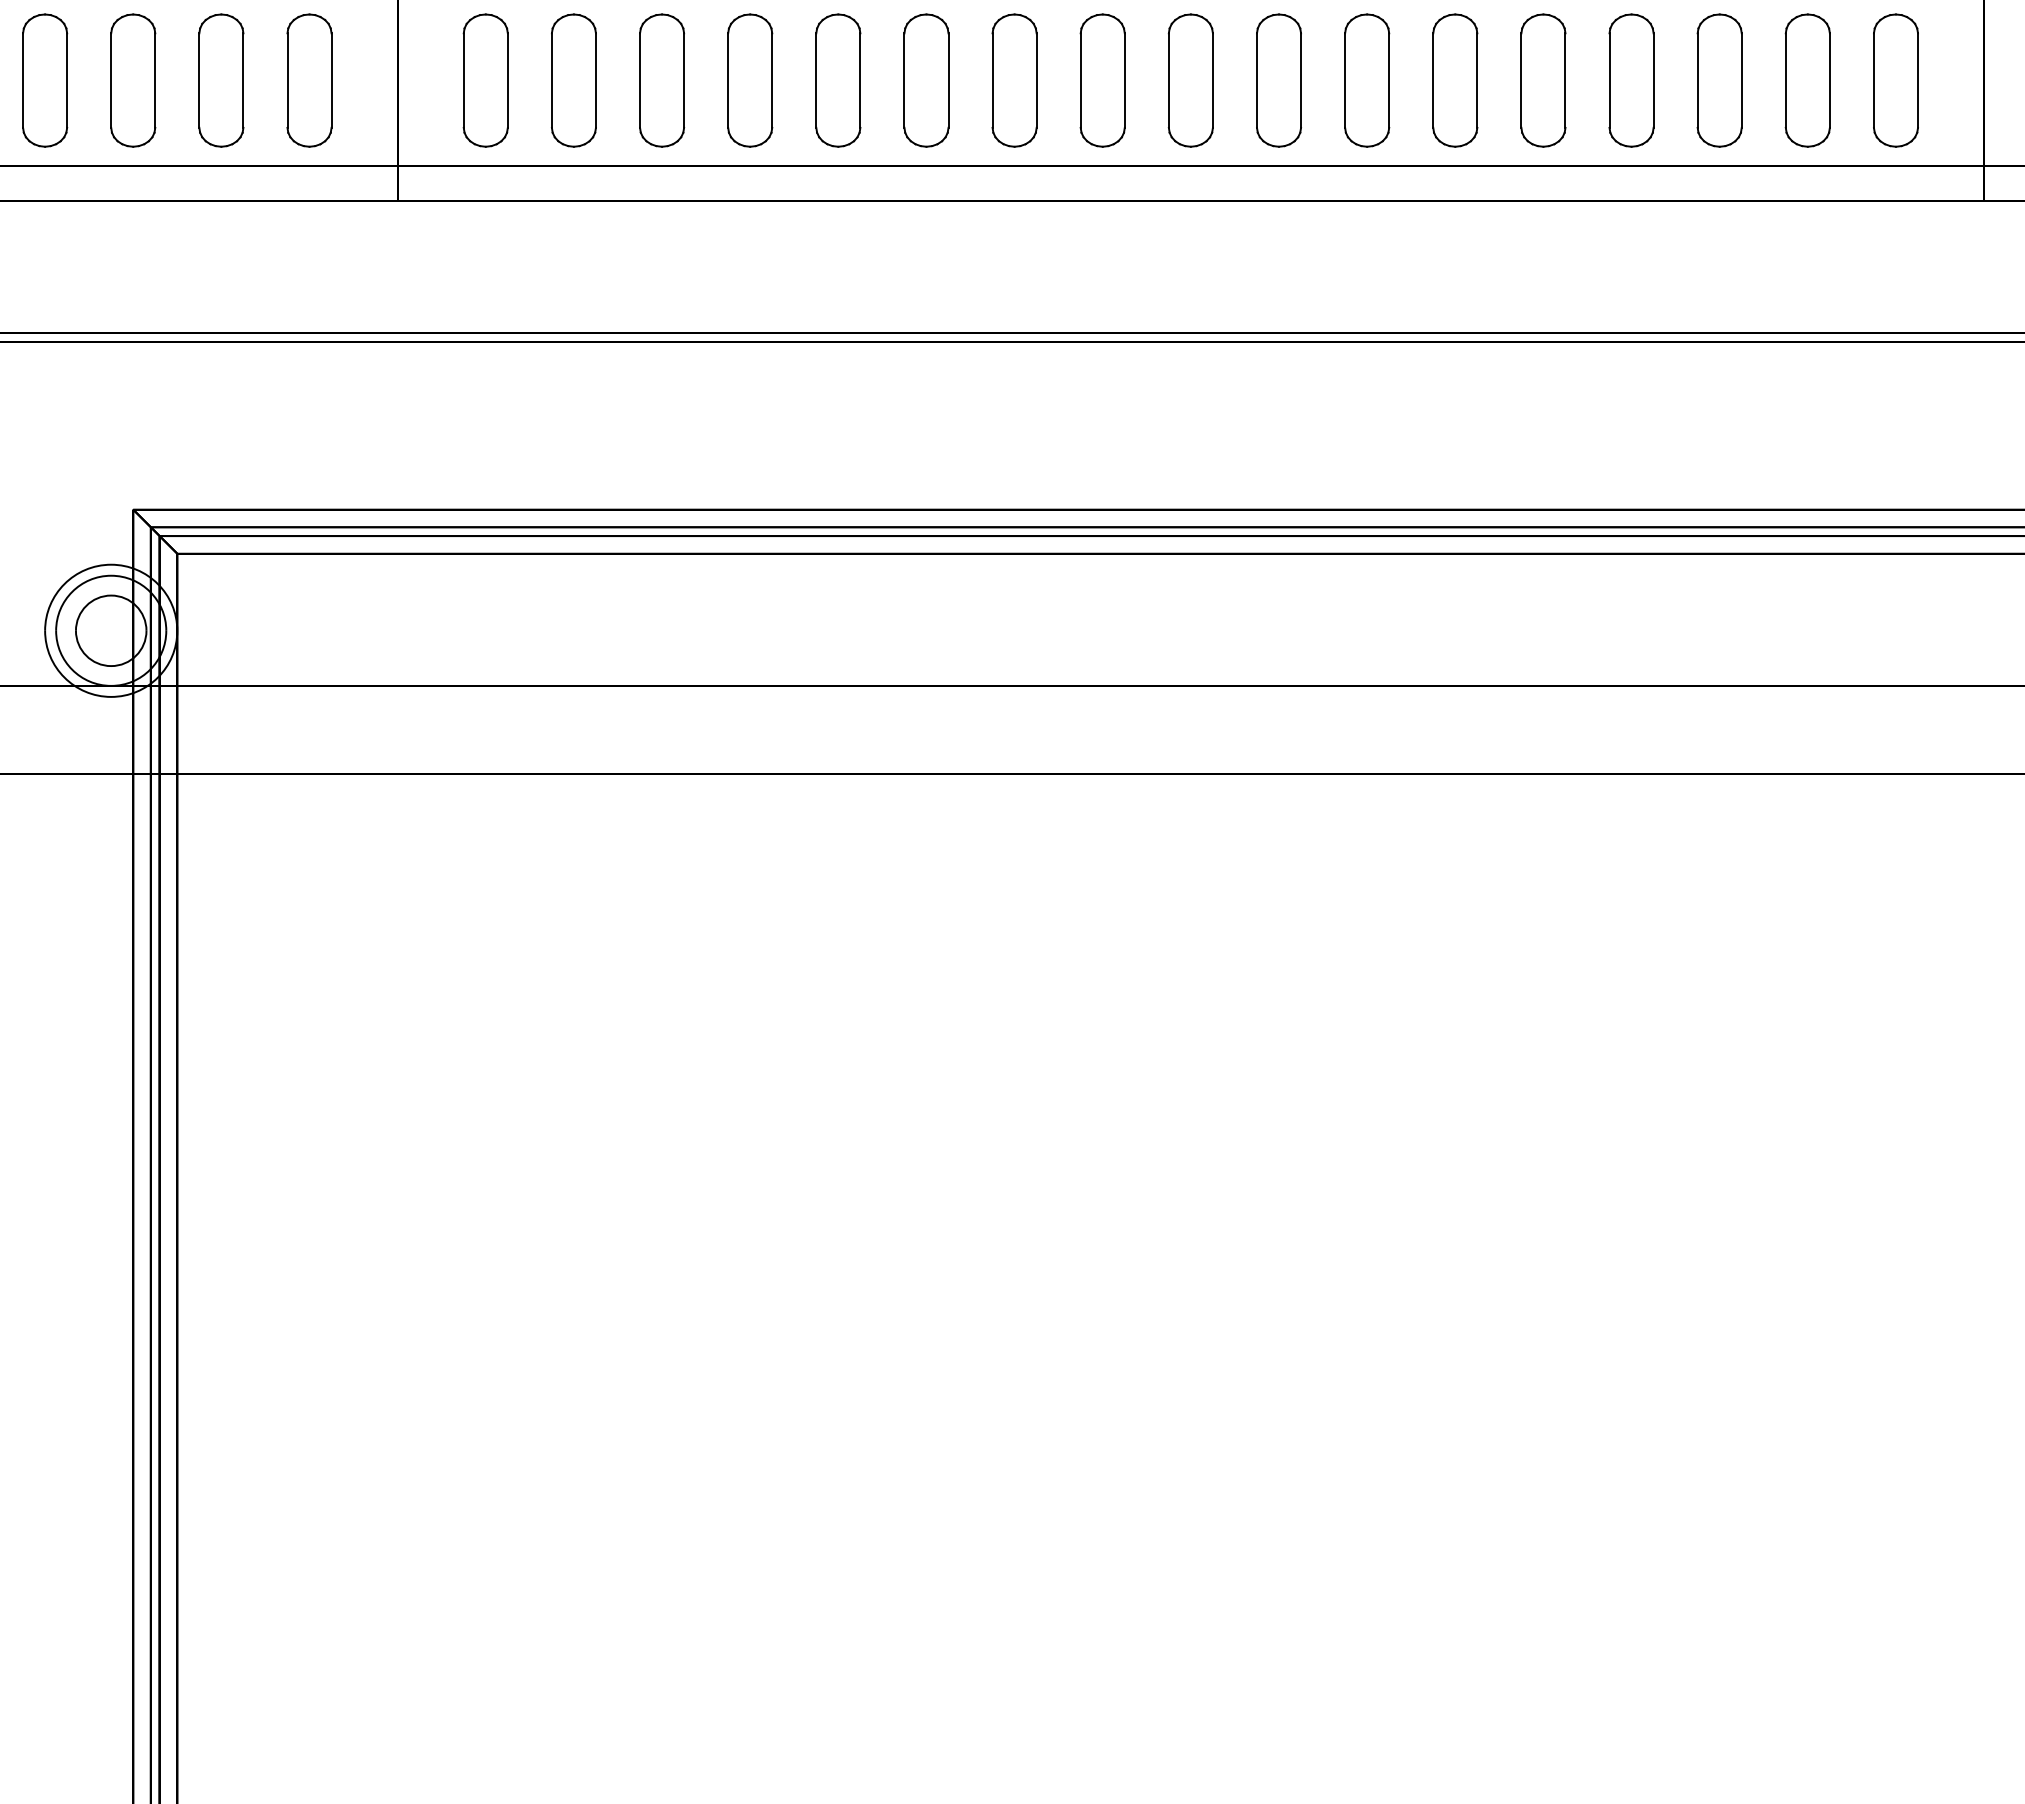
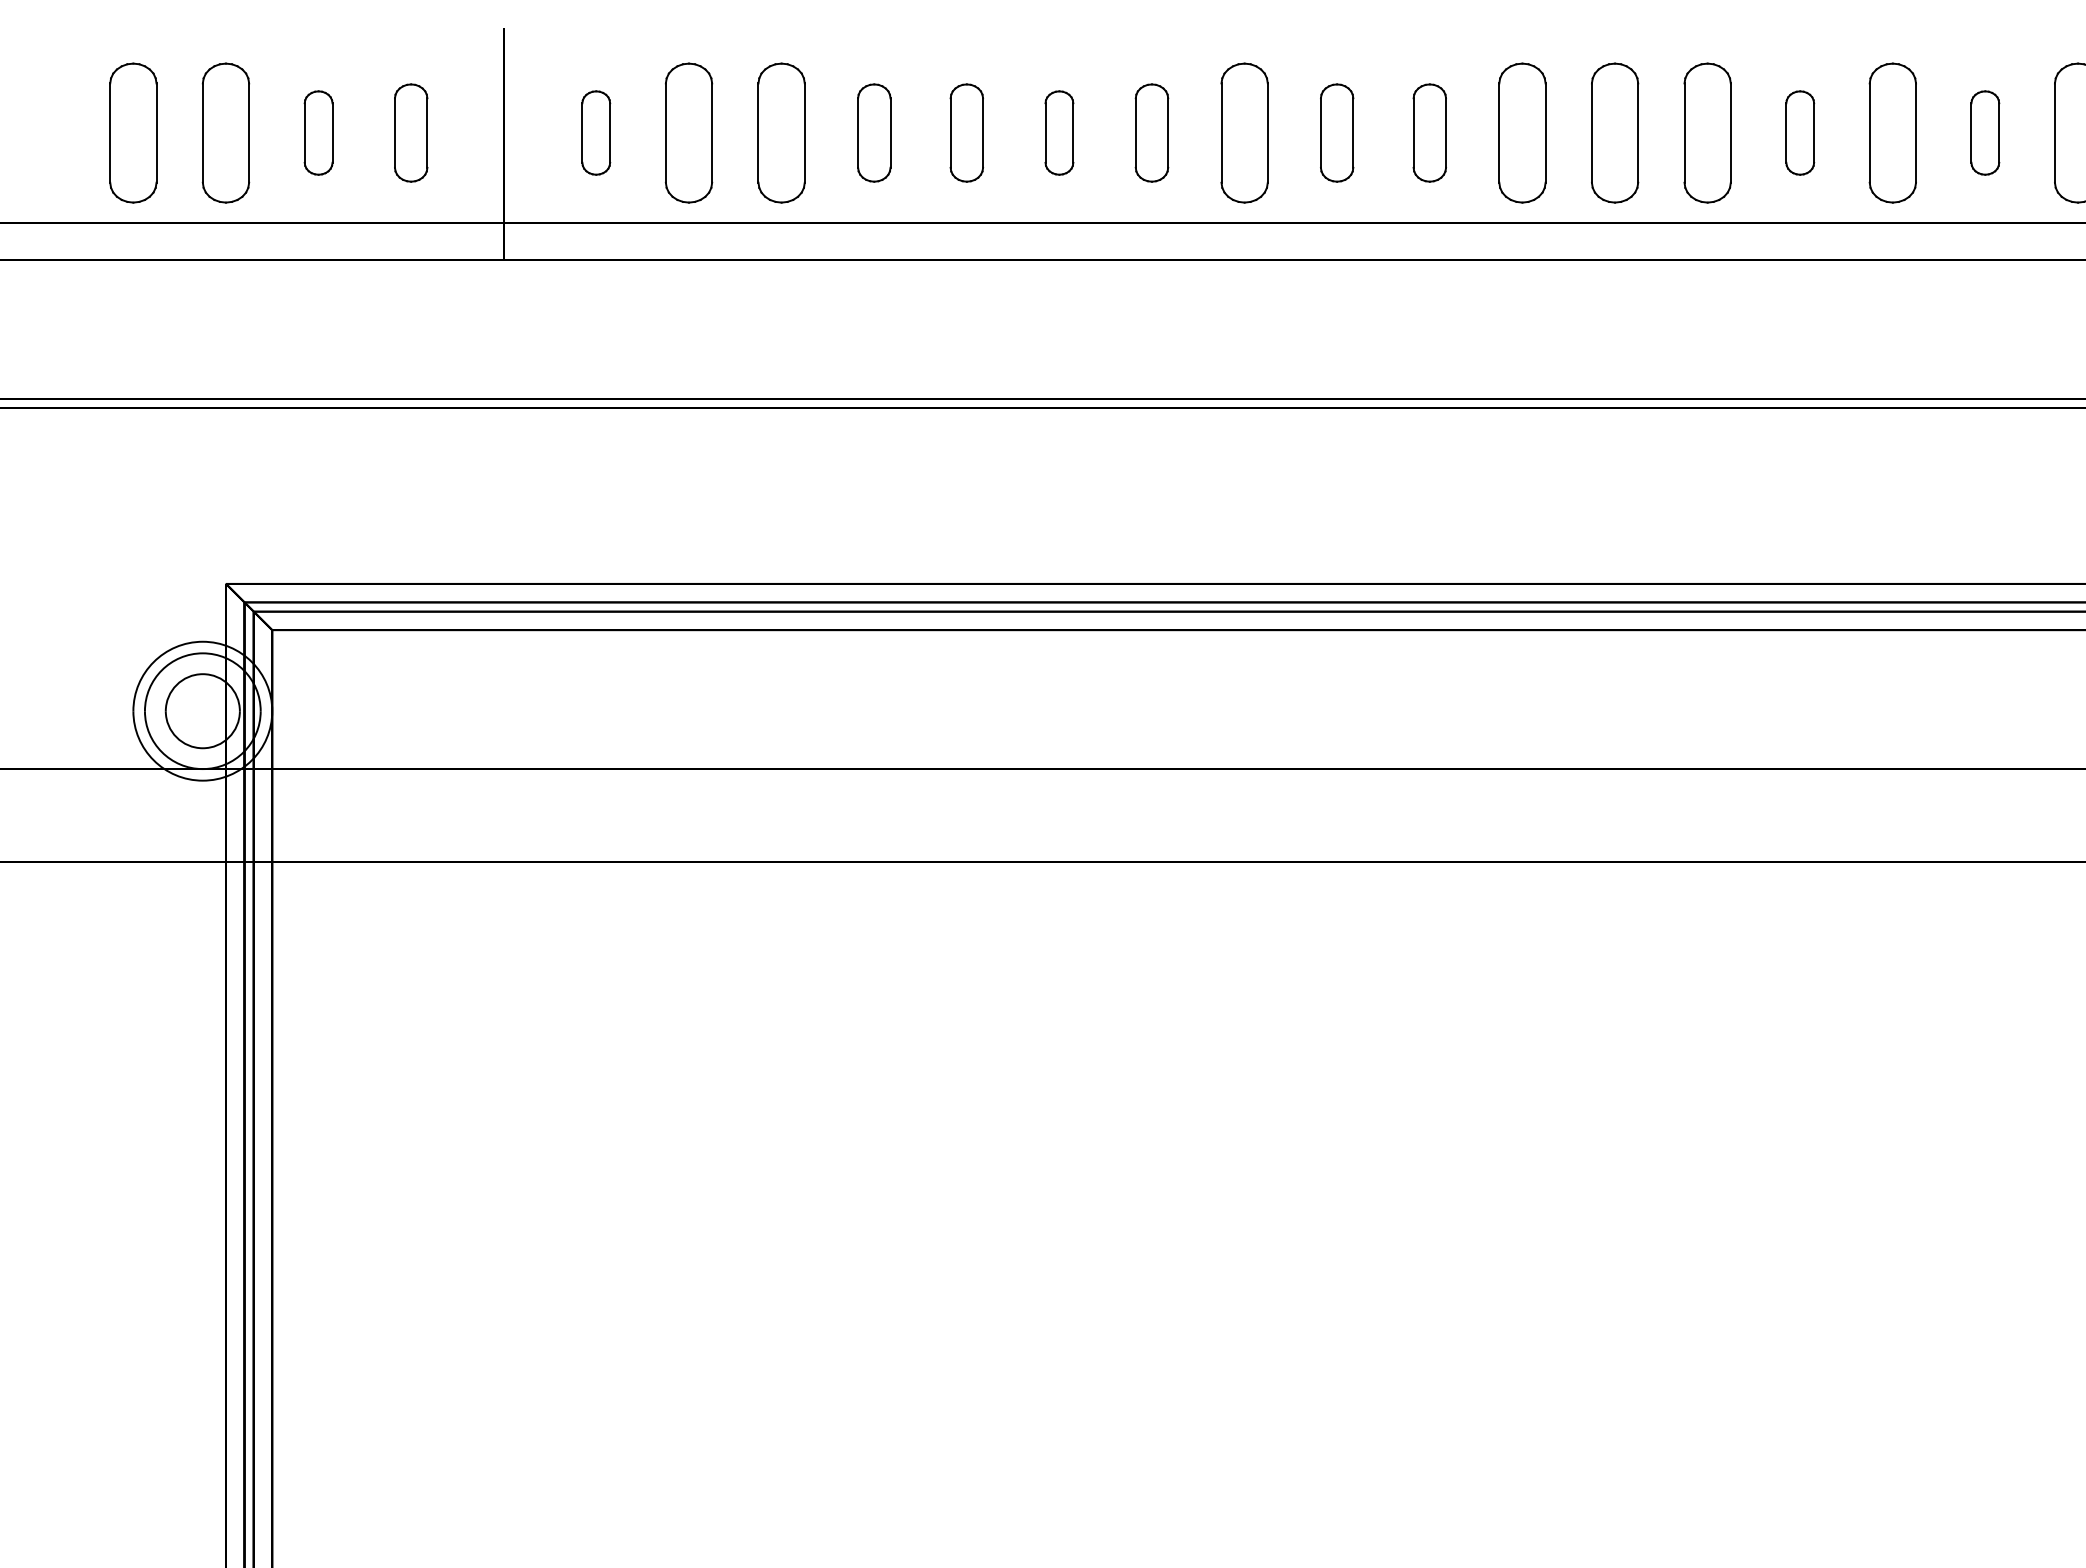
part: (221, 80) -> (318, 132), size x0.6
part: (309, 80) -> (411, 132), size x0.7
part: (485, 80) -> (596, 132), size x0.6
part: (750, 80) -> (874, 132), size x0.7
part: (838, 80) -> (966, 132), size x0.7
part: (926, 80) -> (1059, 132), size x0.6
part: (1014, 80) -> (1151, 132), size x0.7
part: (1190, 80) -> (1336, 132), size x0.7
part: (1278, 80) -> (1429, 132), size x0.7
part: (1631, 80) -> (1800, 132), size x0.6
part: (1807, 80) -> (1985, 132), size x0.6

